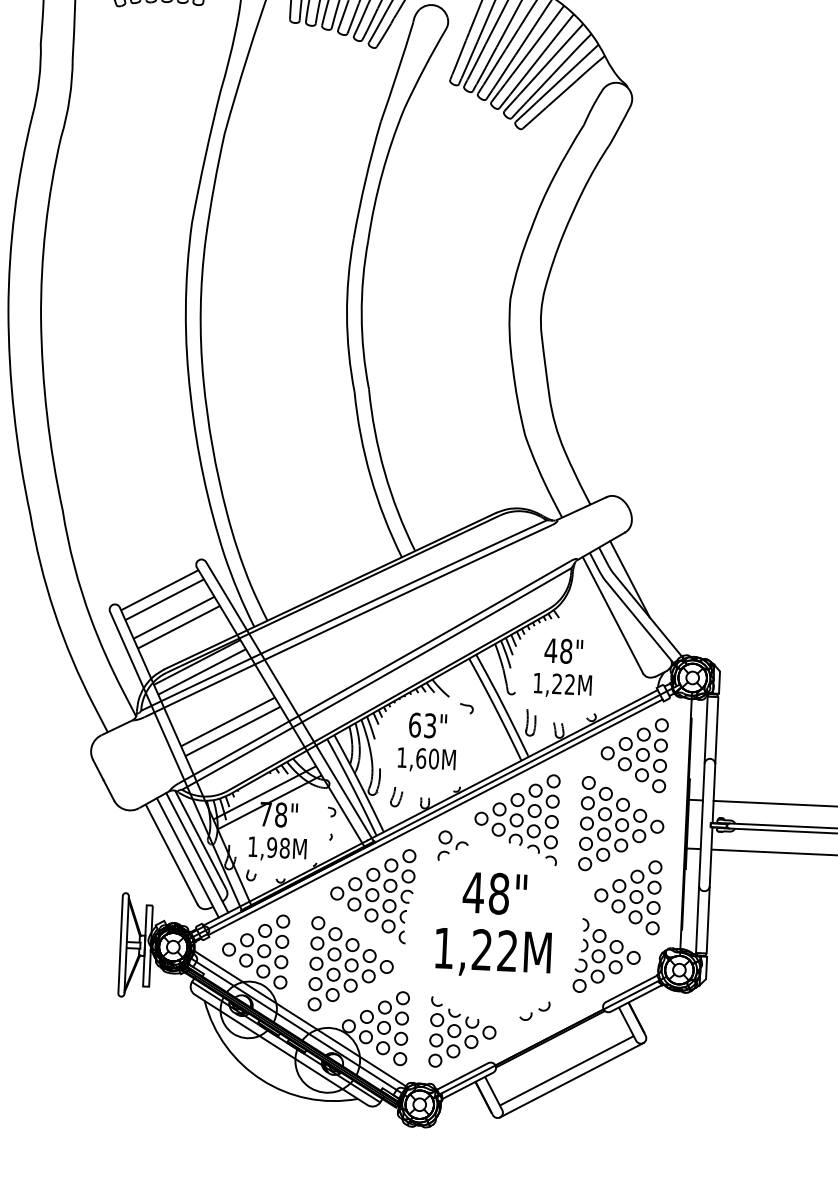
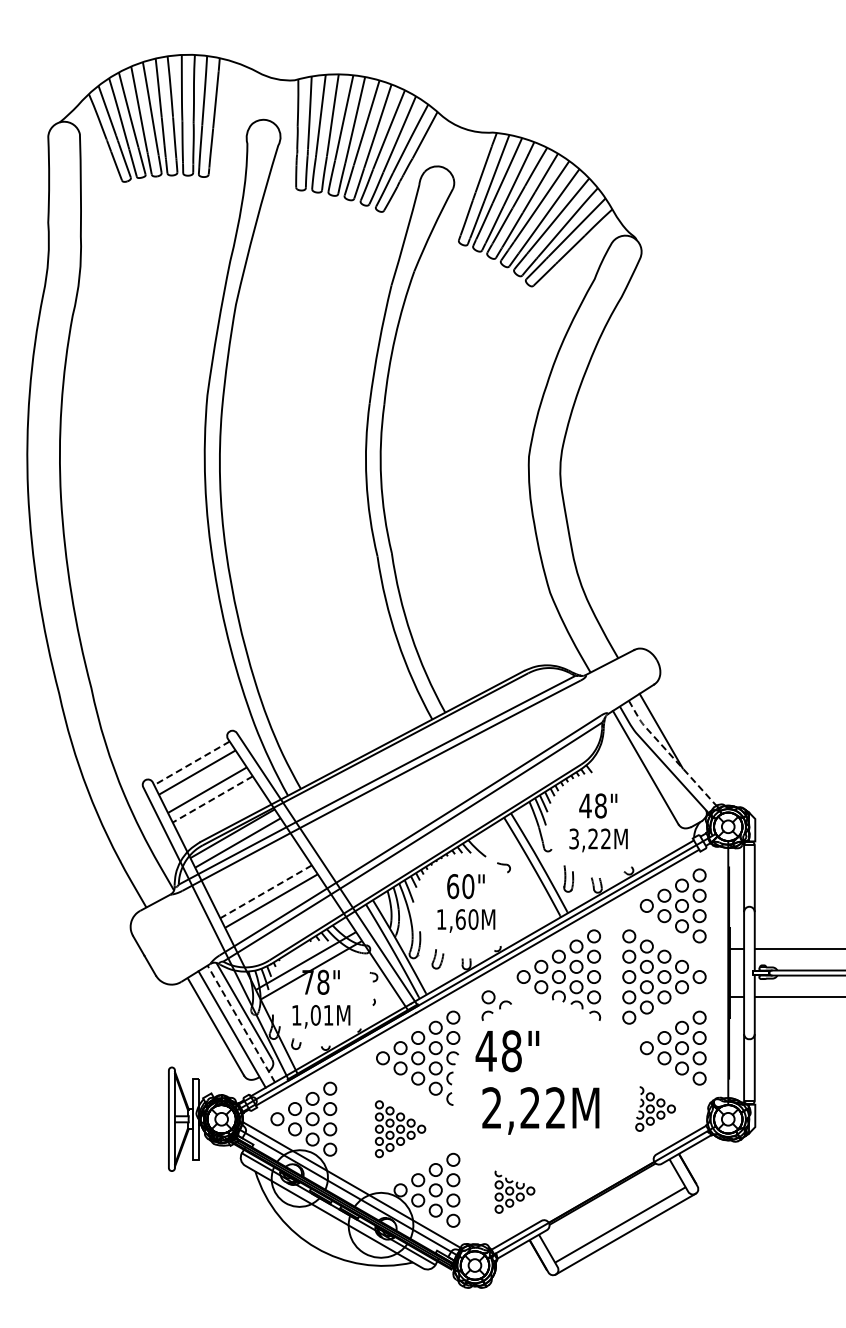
line: (159, 590) -> (191, 763), solid -> dashed
line: (635, 600) -> (667, 752), solid -> dashed
line: (178, 627) -> (212, 799), solid -> dashed
text: (537, 682) -> (573, 838), 1,22M -> 3,22M
line: (228, 721) -> (266, 891), solid -> dashed
text: (430, 725) -> (468, 886), 63" -> 60"
text: (277, 847) -> (321, 1014), 1,98M -> 1,01M
line: (197, 852) -> (241, 1023), solid -> dashed
text: (494, 893) -> (507, 1051), moved
text: (443, 947) -> (491, 1107), 1,22M -> 2,22M
part: (607, 956) -> (655, 1108), size x0.6
part: (351, 964) -> (400, 1128), size x0.6
part: (534, 1010) -> (585, 1166), removed
part: (462, 1032) -> (514, 1191), size x0.6

